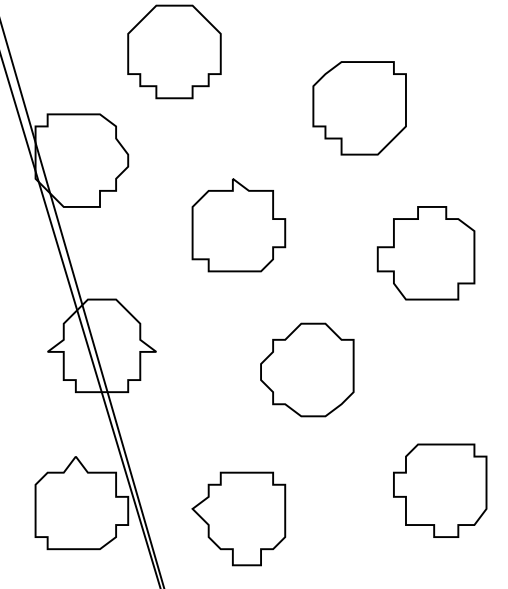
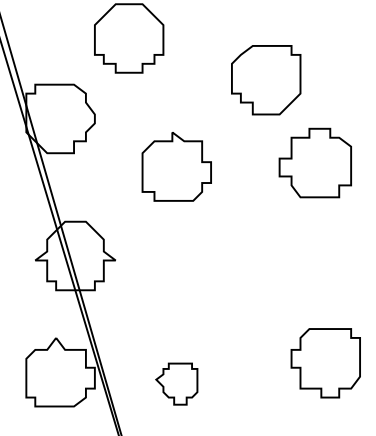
part: (425, 253) -> (314, 163), moved
part: (307, 369) -> (227, 273), removed
part: (238, 518) -> (176, 383), size x0.6

